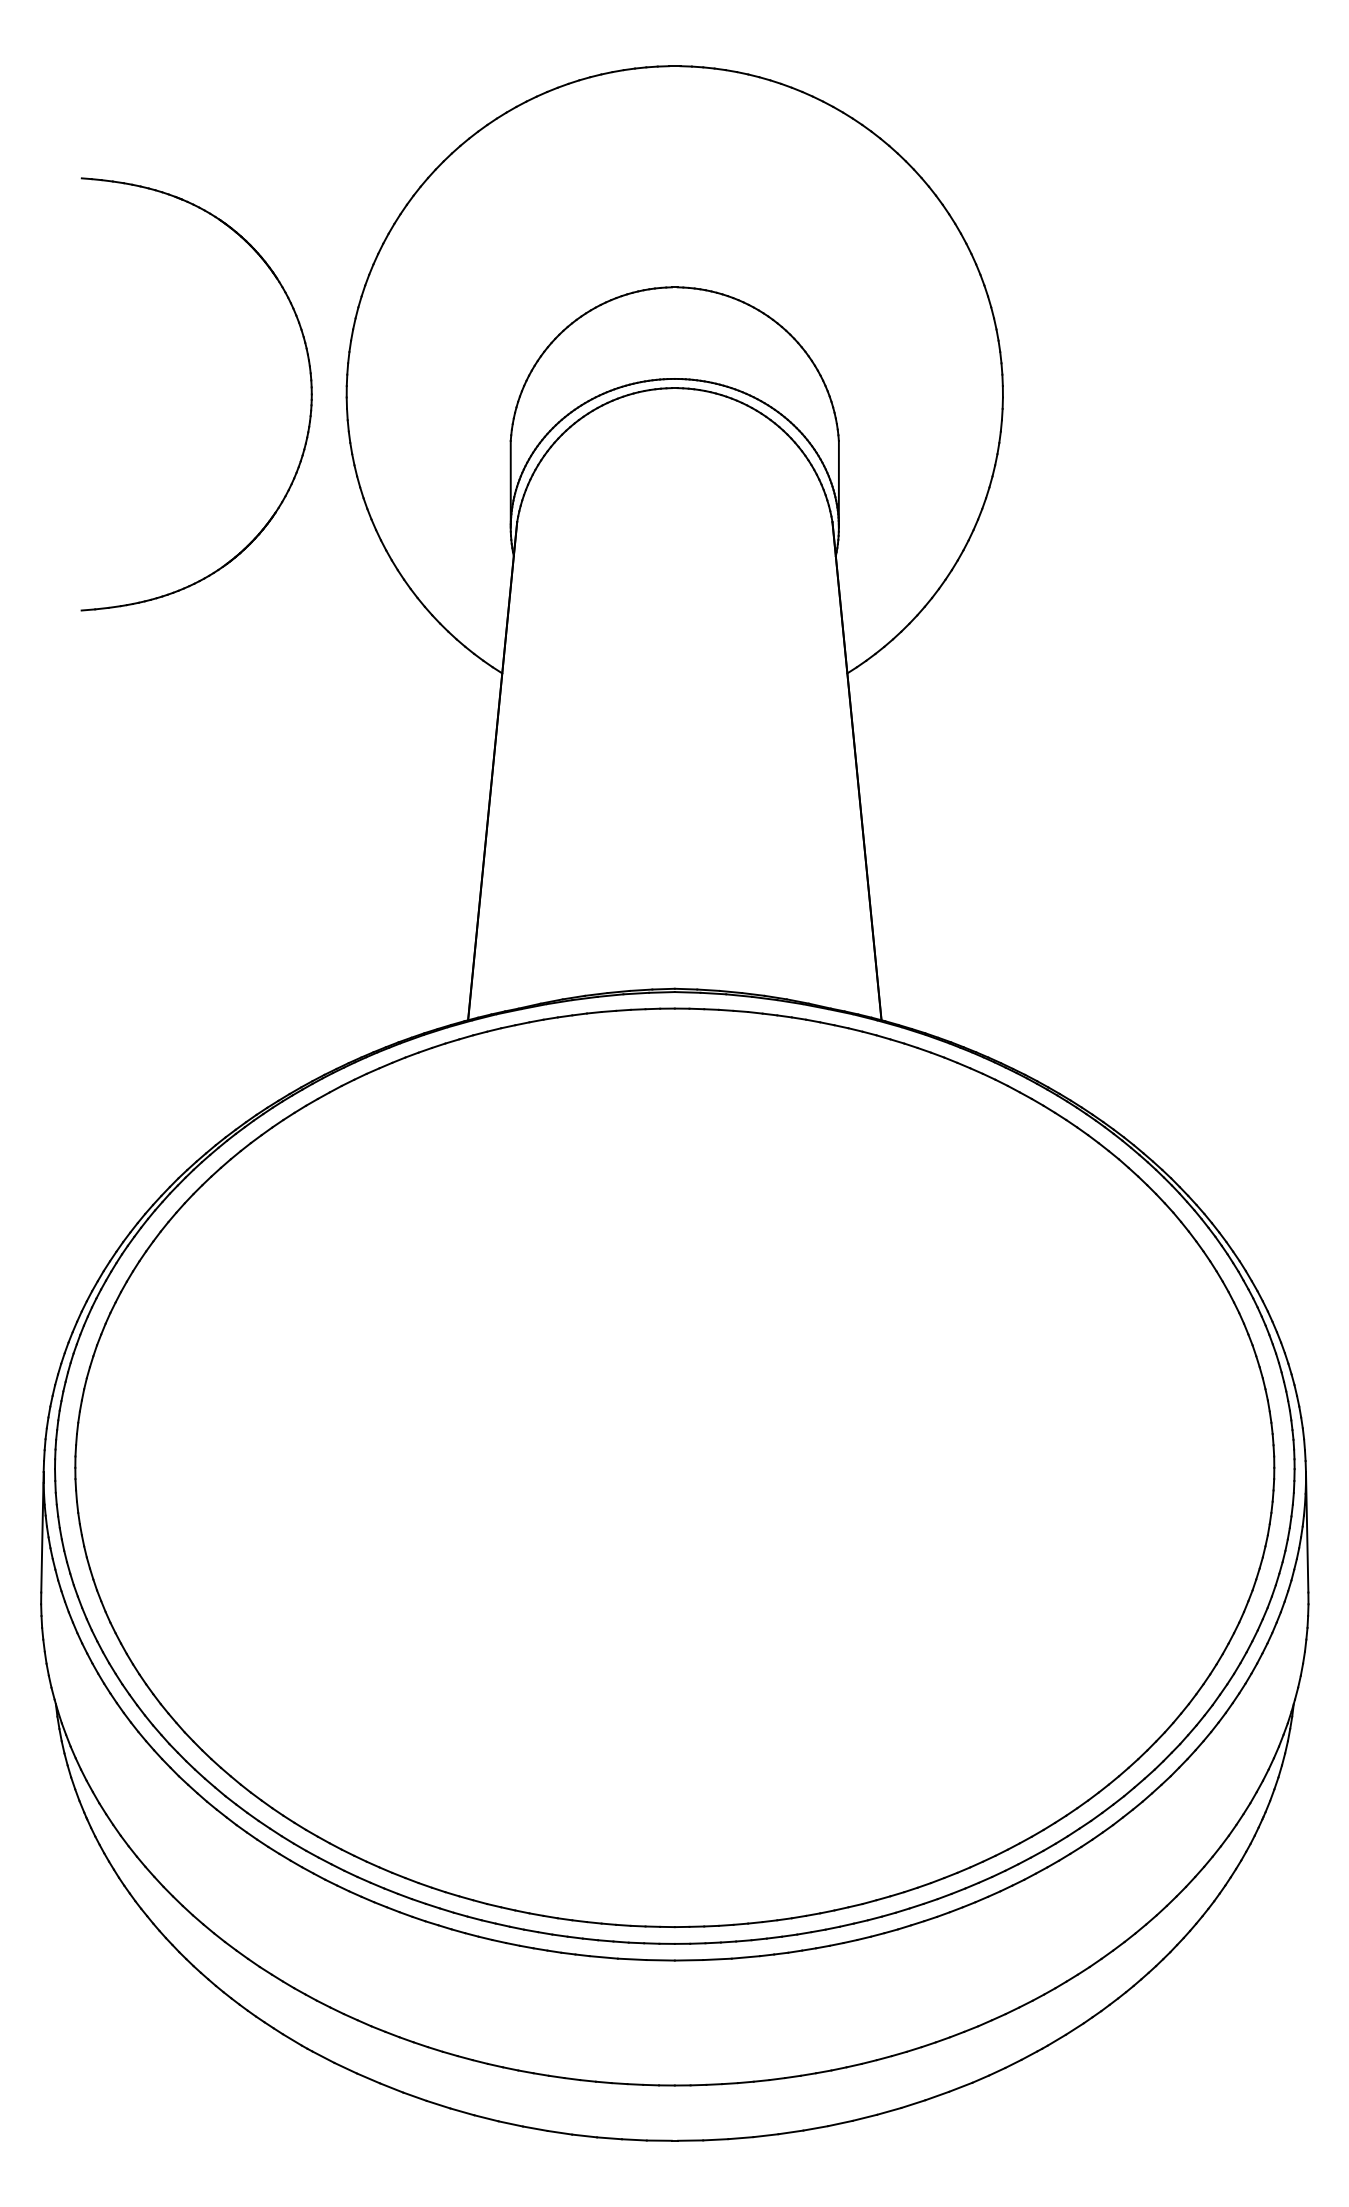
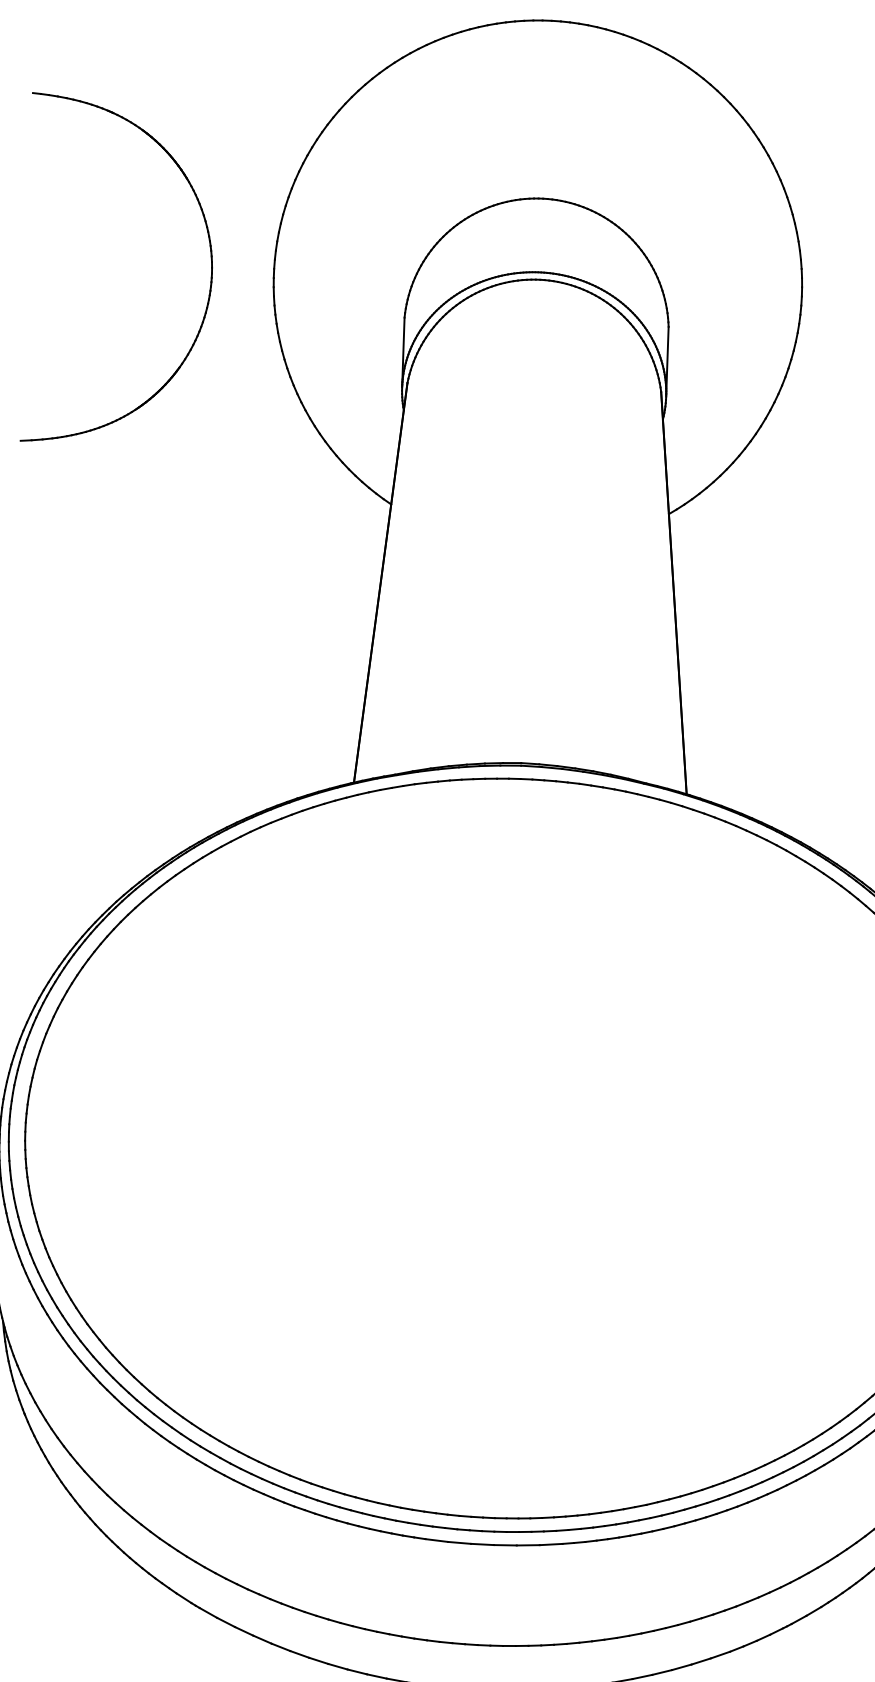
part: (310, 394) -> (210, 273), moved

